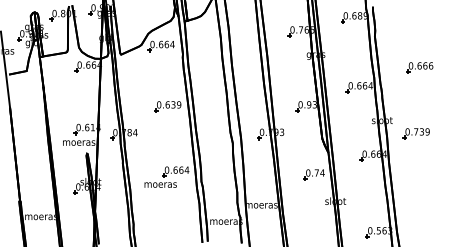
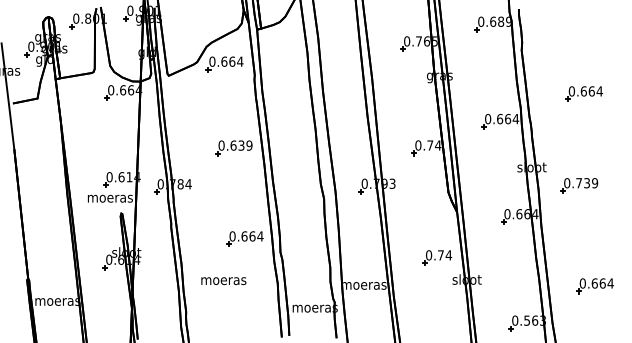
text: (430, 65) -> (599, 91), 0.666 -> 0.664
text: (312, 104) -> (434, 145), 0.93 -> 0.74
part: (314, 174) -> (437, 257), moved
text: (160, 185) -> (223, 281), moved
part: (427, 206) -> (594, 286), added

